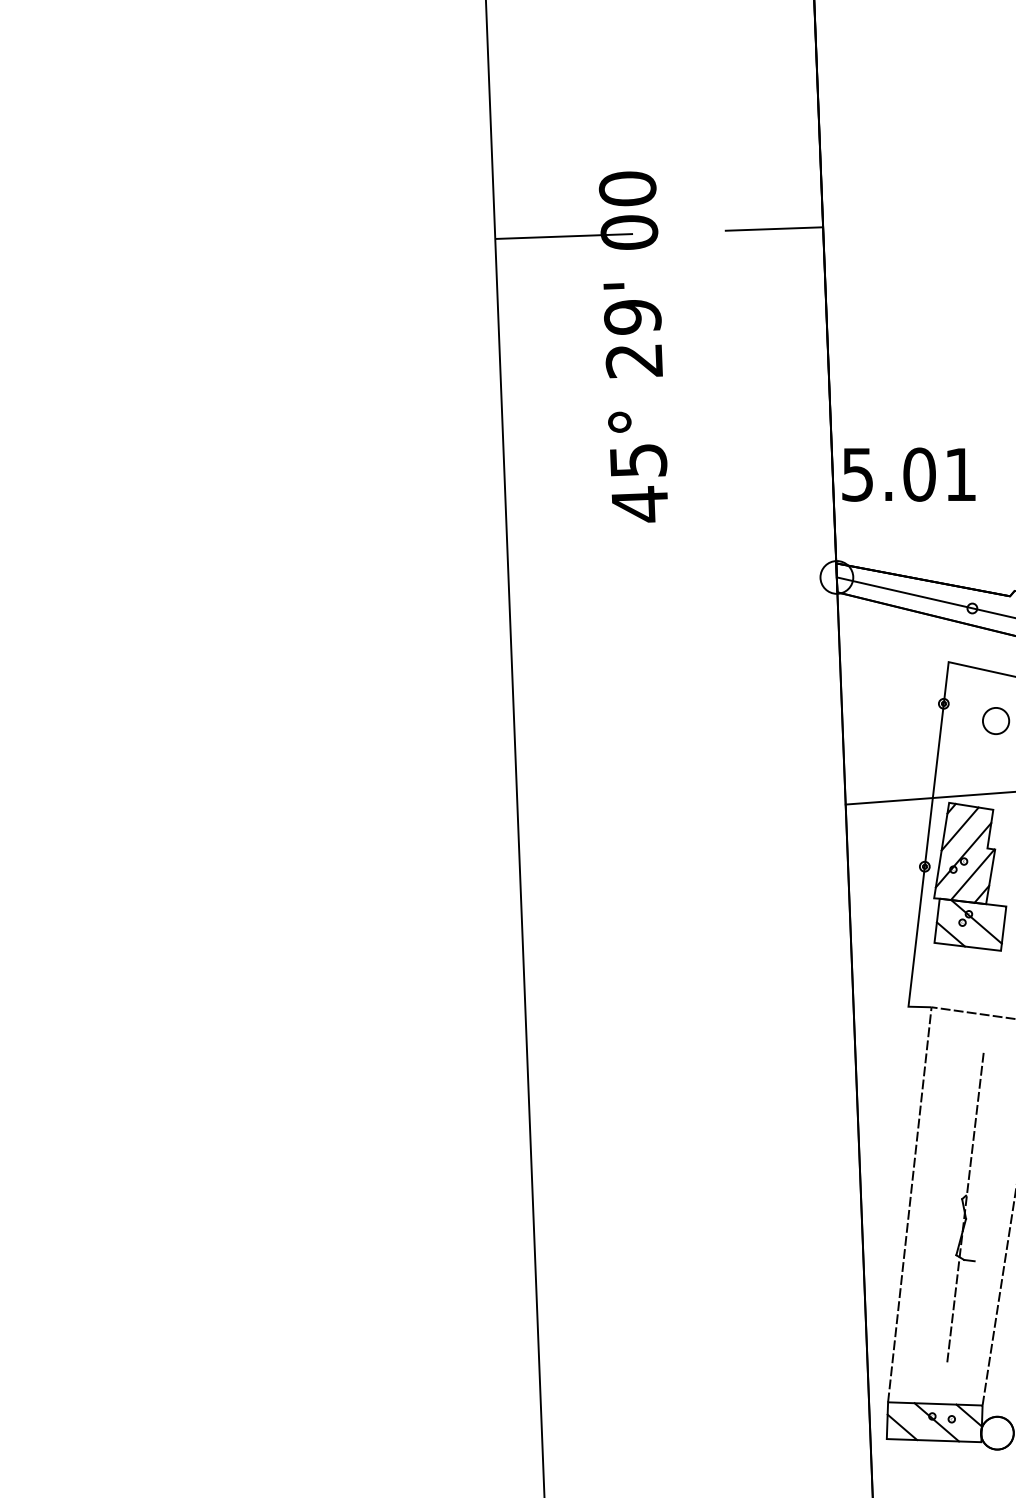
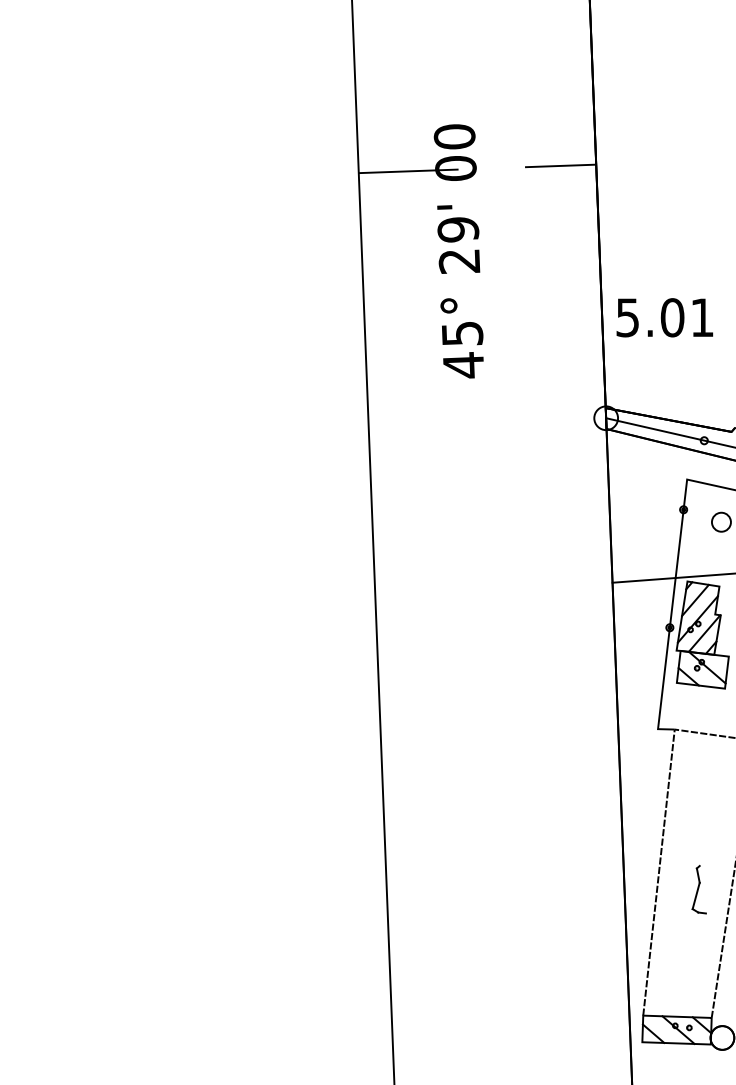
text: (908, 474) -> (664, 317), moved
line: (965, 1207) -> (699, 874), removed

